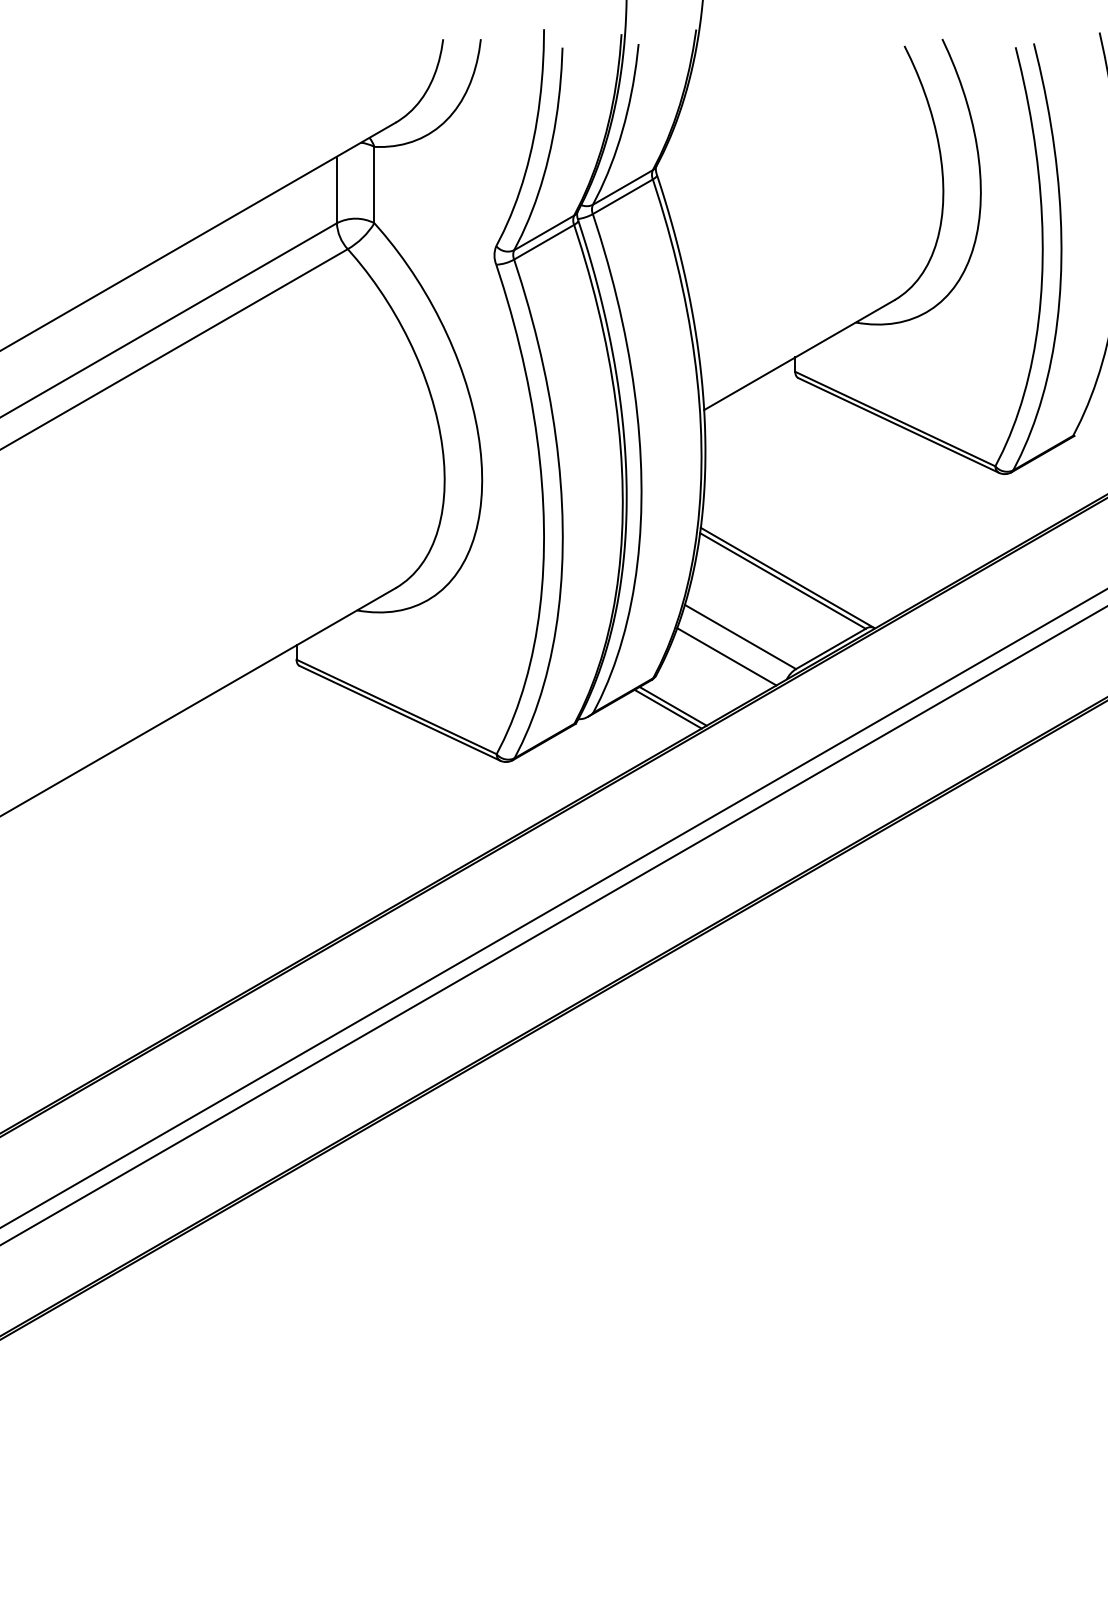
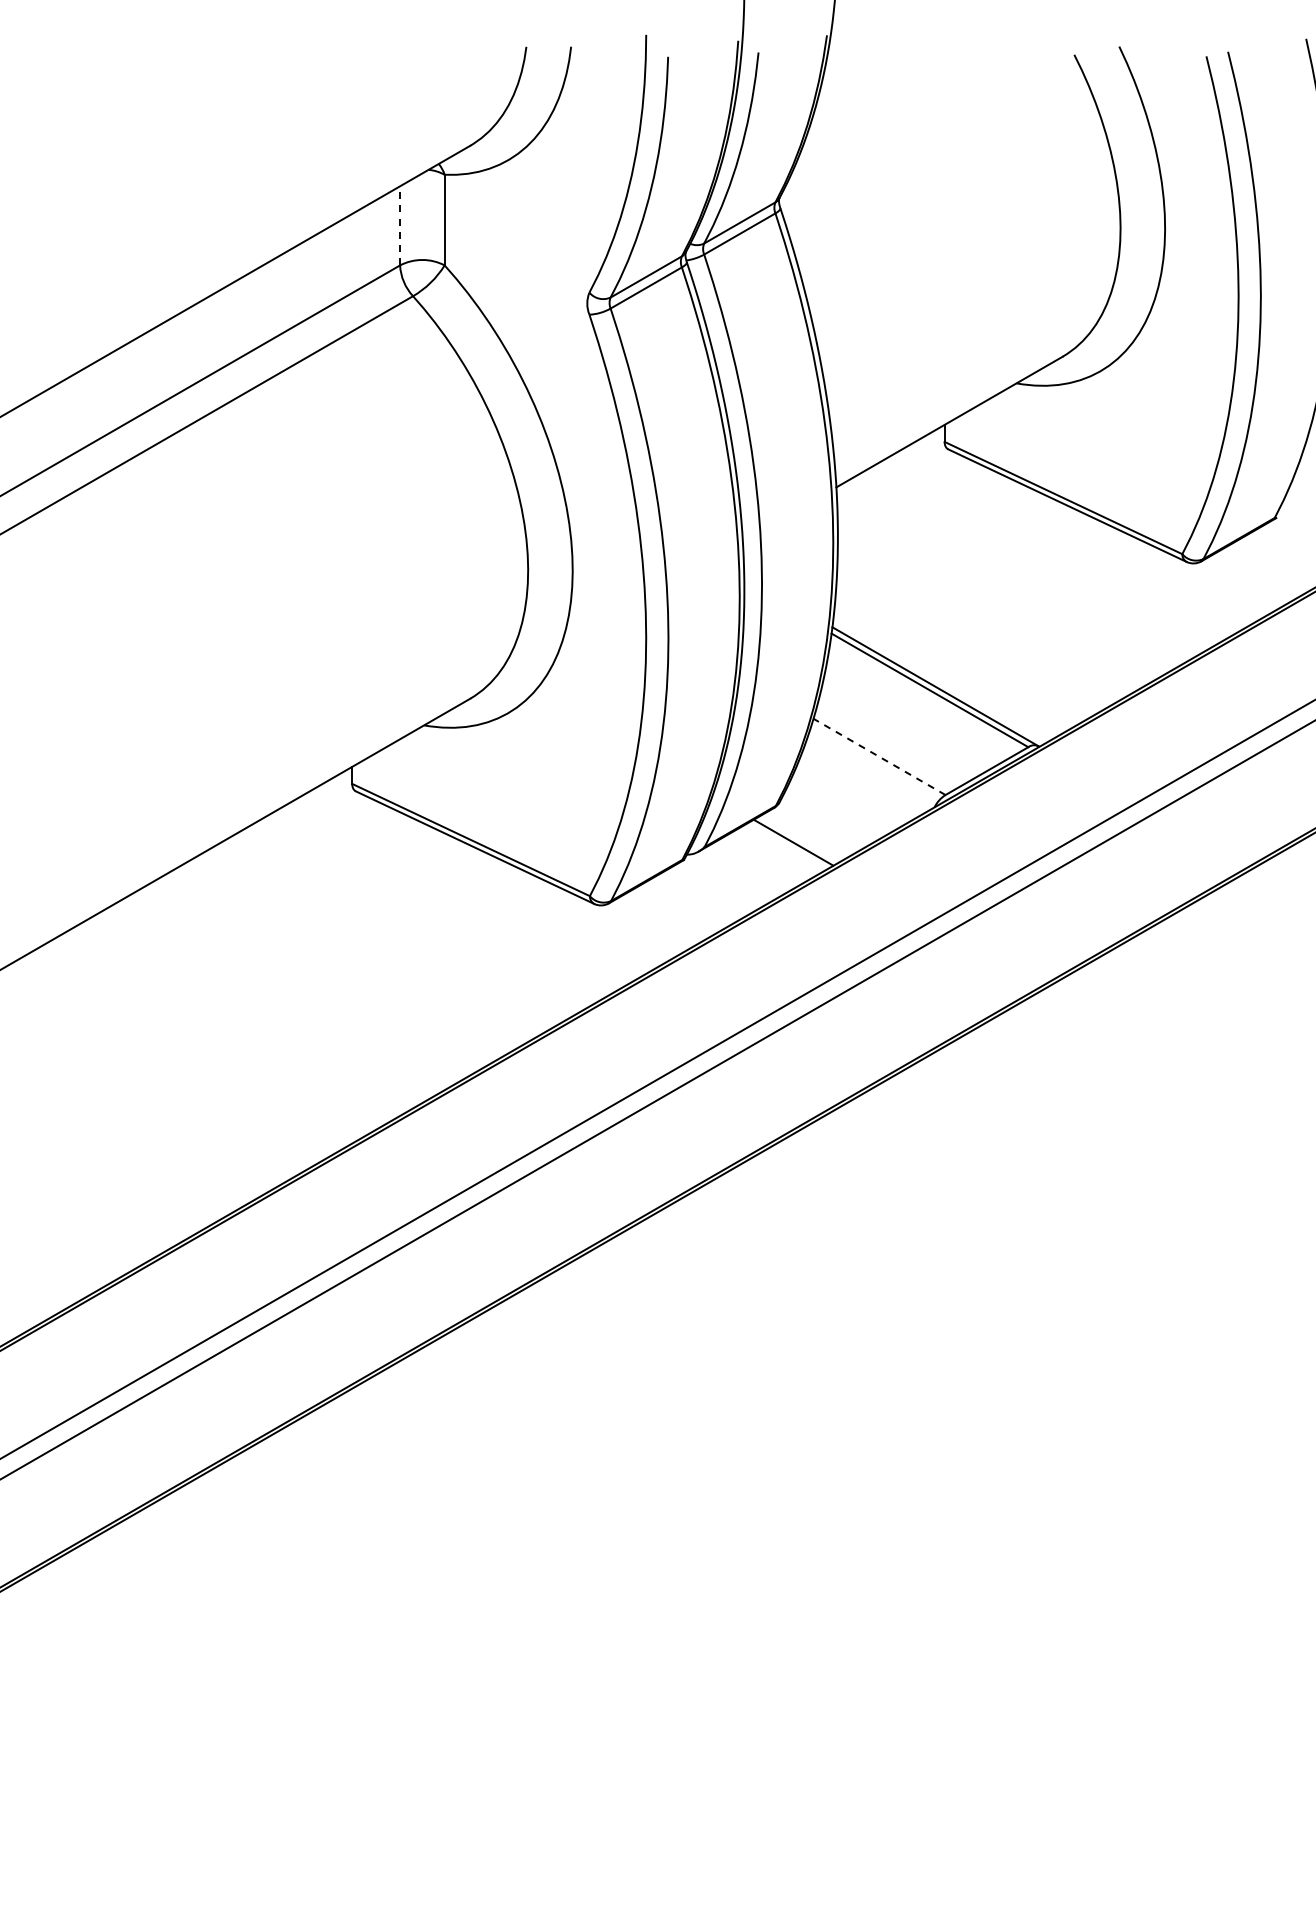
line: (337, 189) -> (400, 225), solid -> dashed
line: (740, 636) -> (879, 756), solid -> dashed
line: (726, 656) -> (863, 780), removed
line: (673, 706) -> (799, 839), removed

